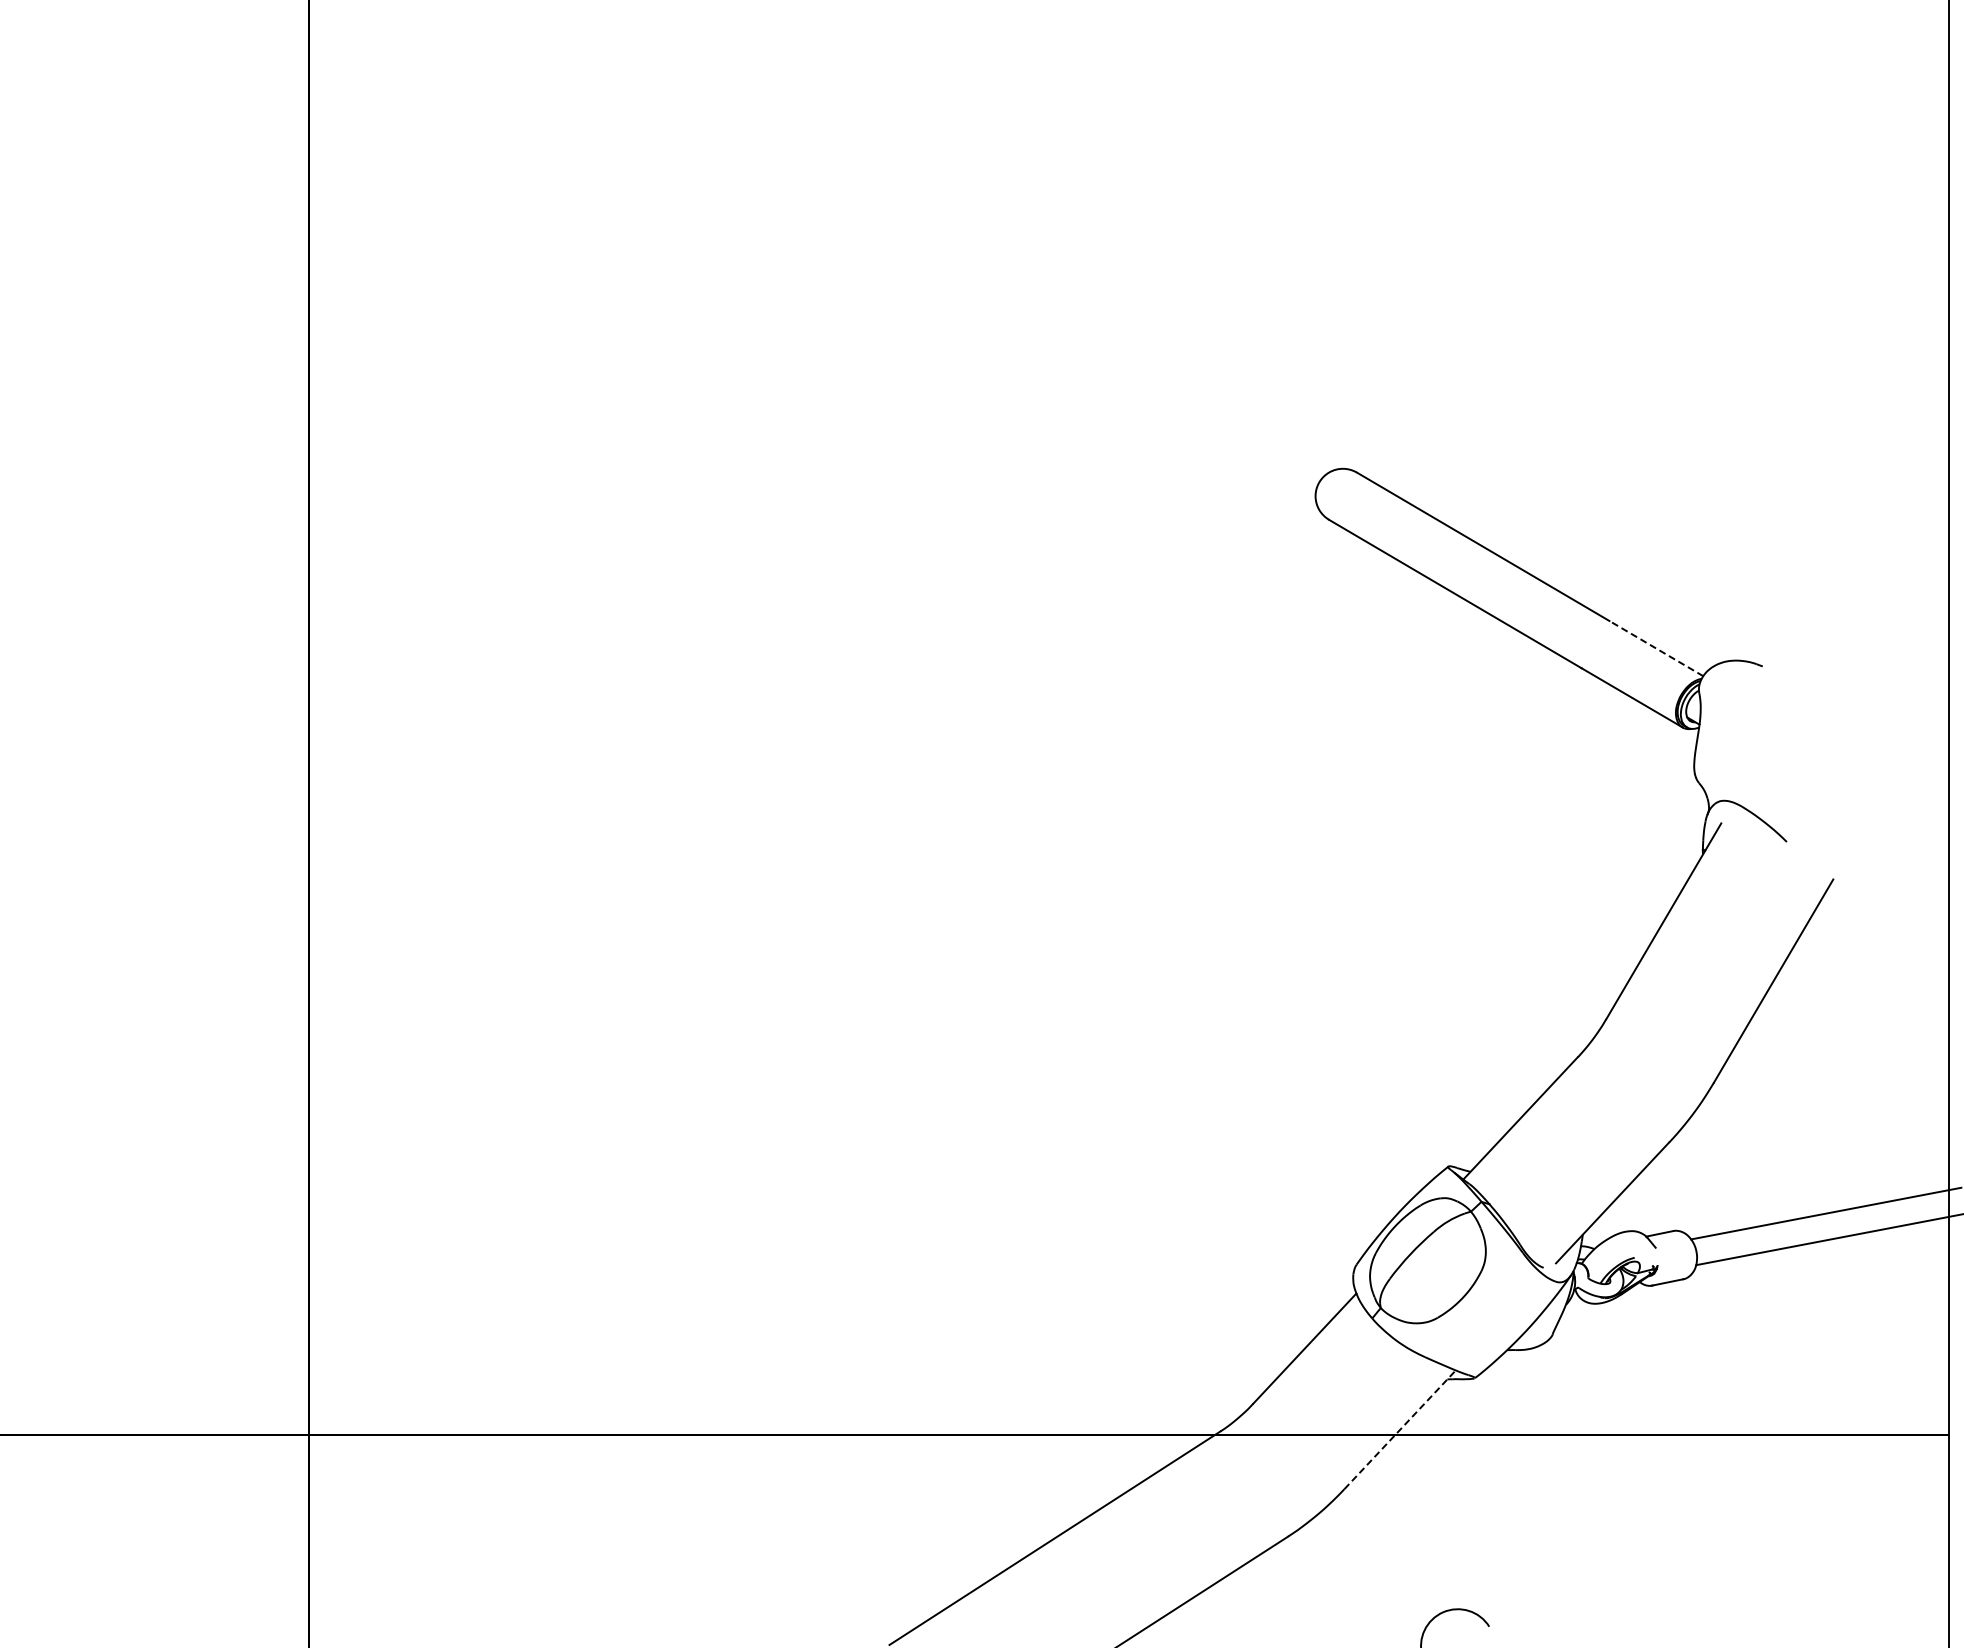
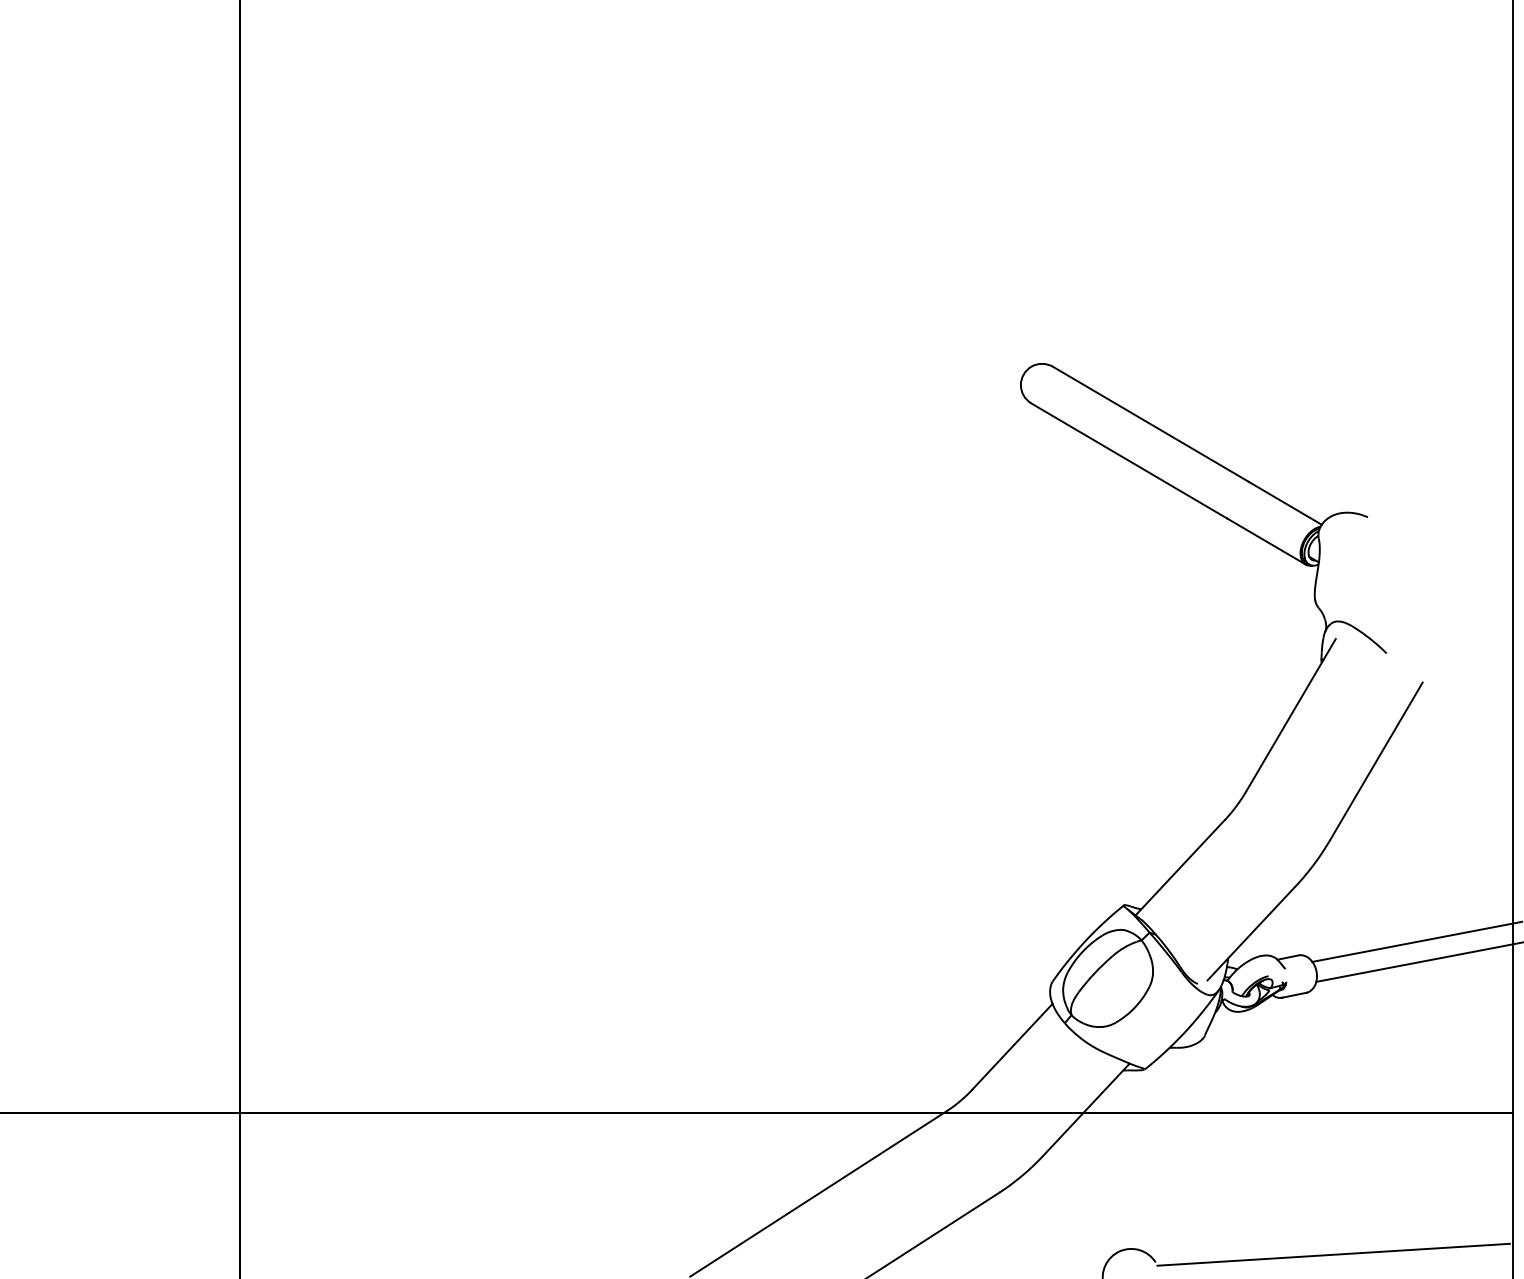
line: (1656, 648) -> (1285, 503), dashed -> solid
line: (1400, 1429) -> (1086, 1109), dashed -> solid
line: (1718, 1616) -> (1333, 1254), added

